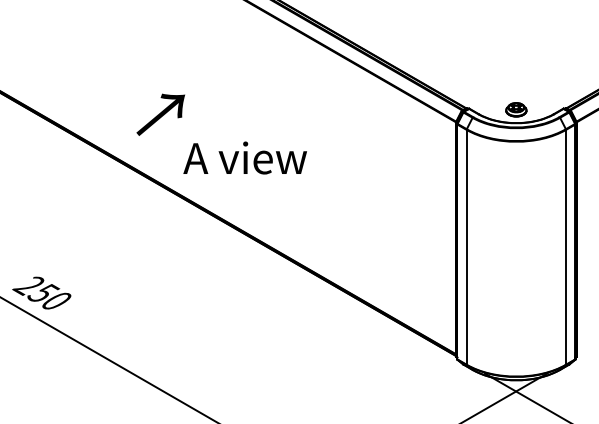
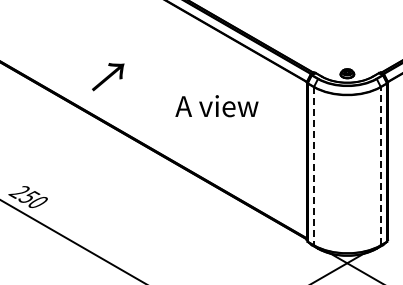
text: (244, 158) -> (216, 106), moved
line: (465, 247) -> (313, 166), solid -> dashed
line: (565, 247) -> (380, 166), solid -> dashed

